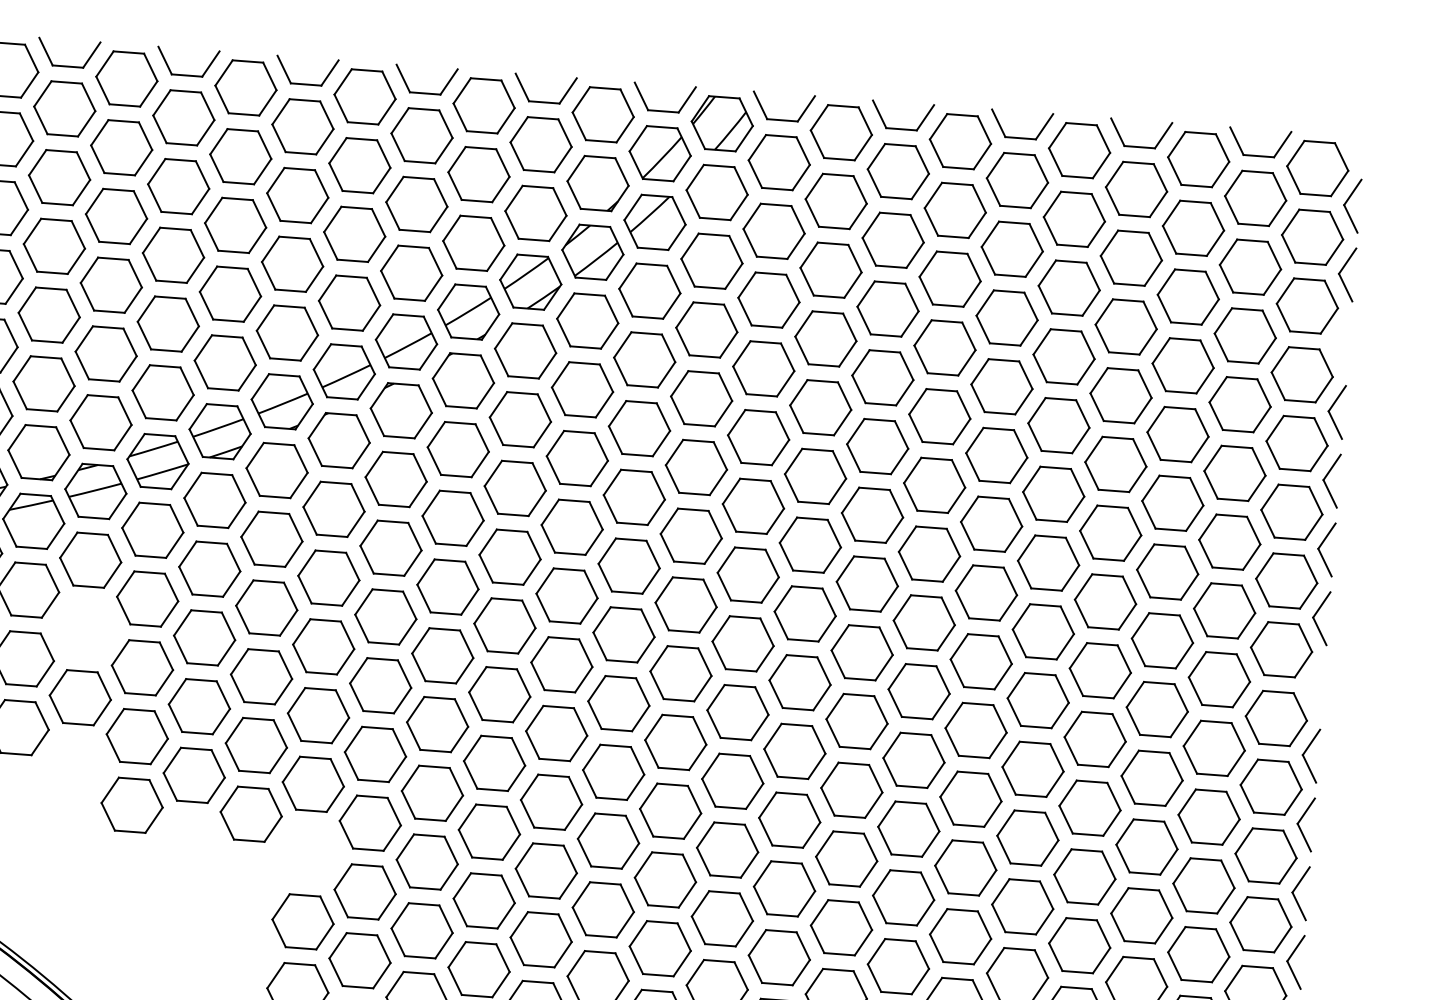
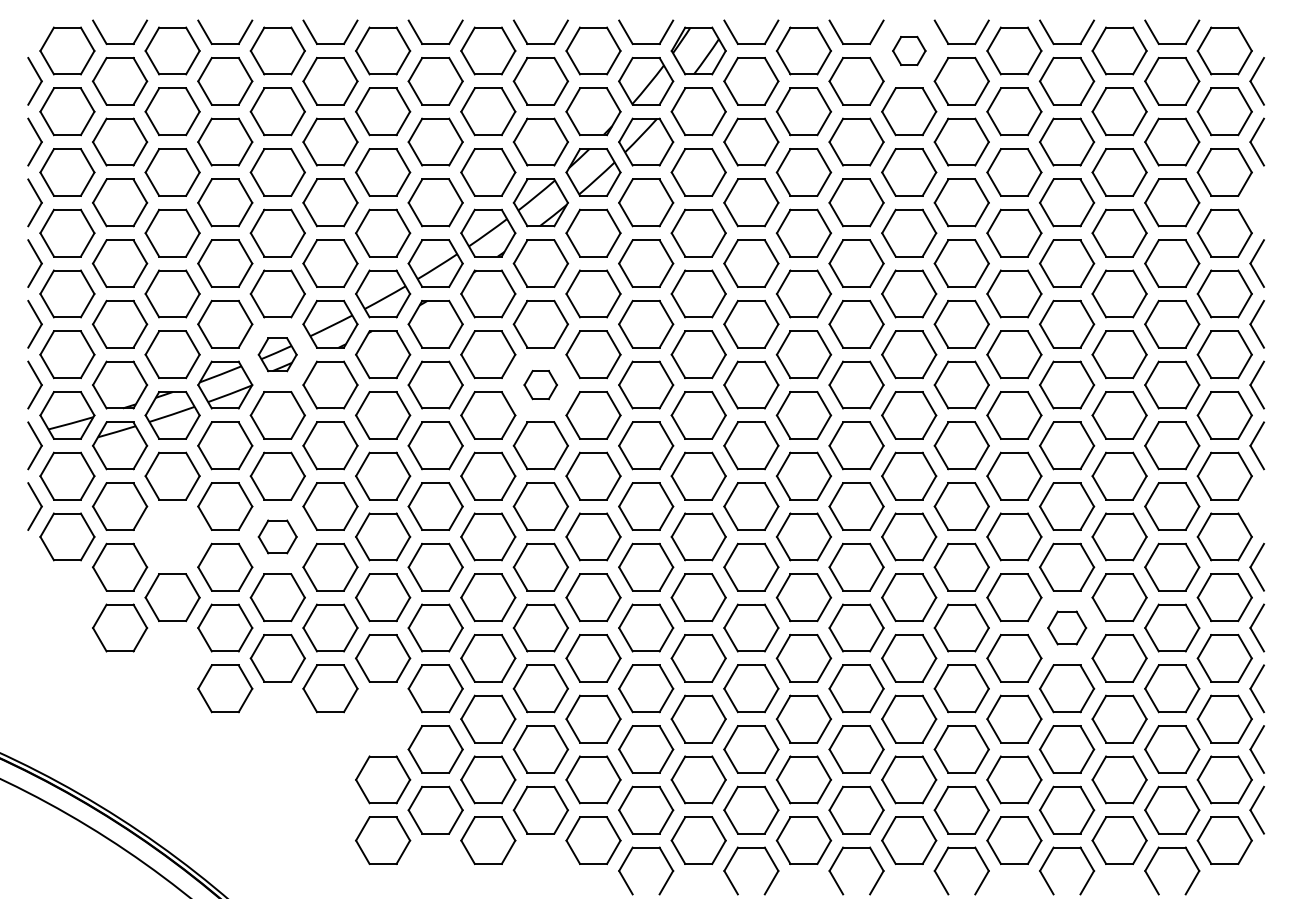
part: (960, 141) -> (909, 50), size x0.6
part: (219, 431) -> (277, 354), size x0.7
part: (514, 487) -> (540, 384), size x0.6
part: (204, 637) -> (277, 536), size x0.7
part: (1090, 807) -> (1067, 627), size x0.7

